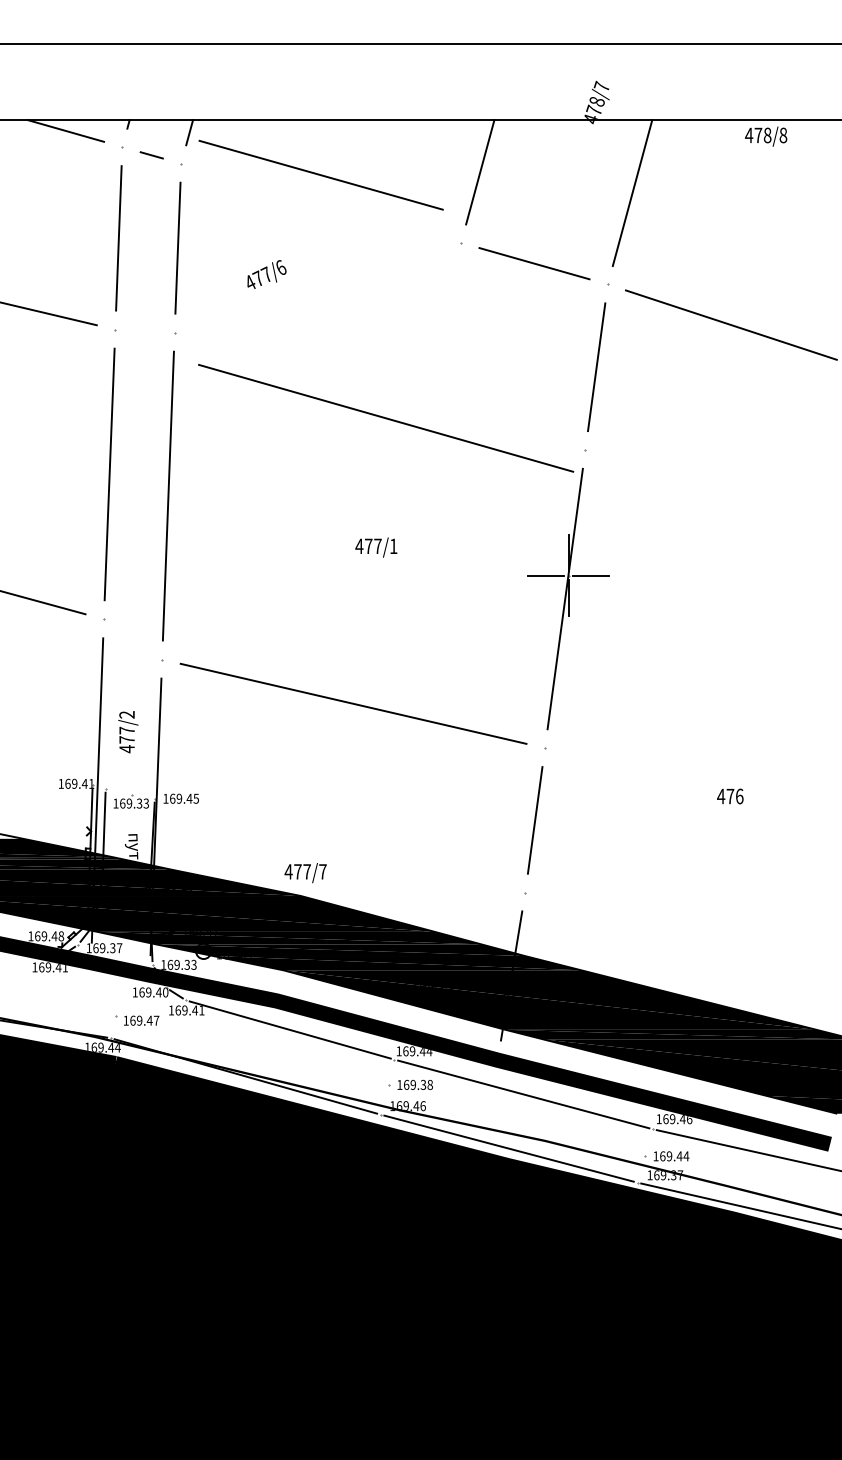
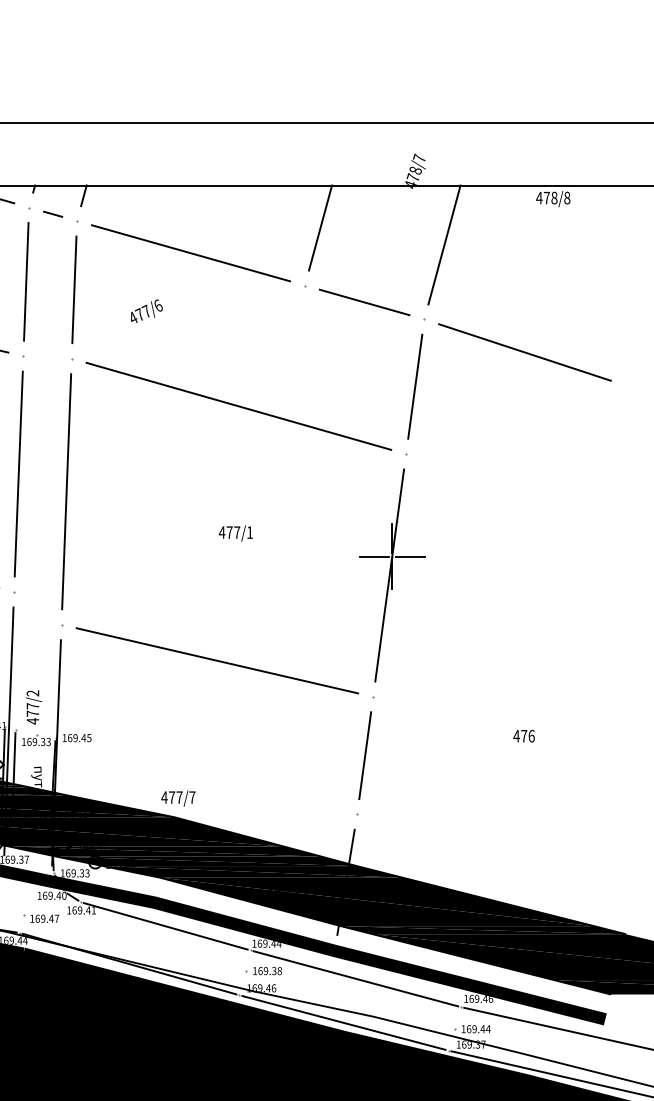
line: (320, 174) -> (190, 252), moved
line: (386, 417) -> (239, 405), moved
text: (128, 732) -> (34, 707), moved

